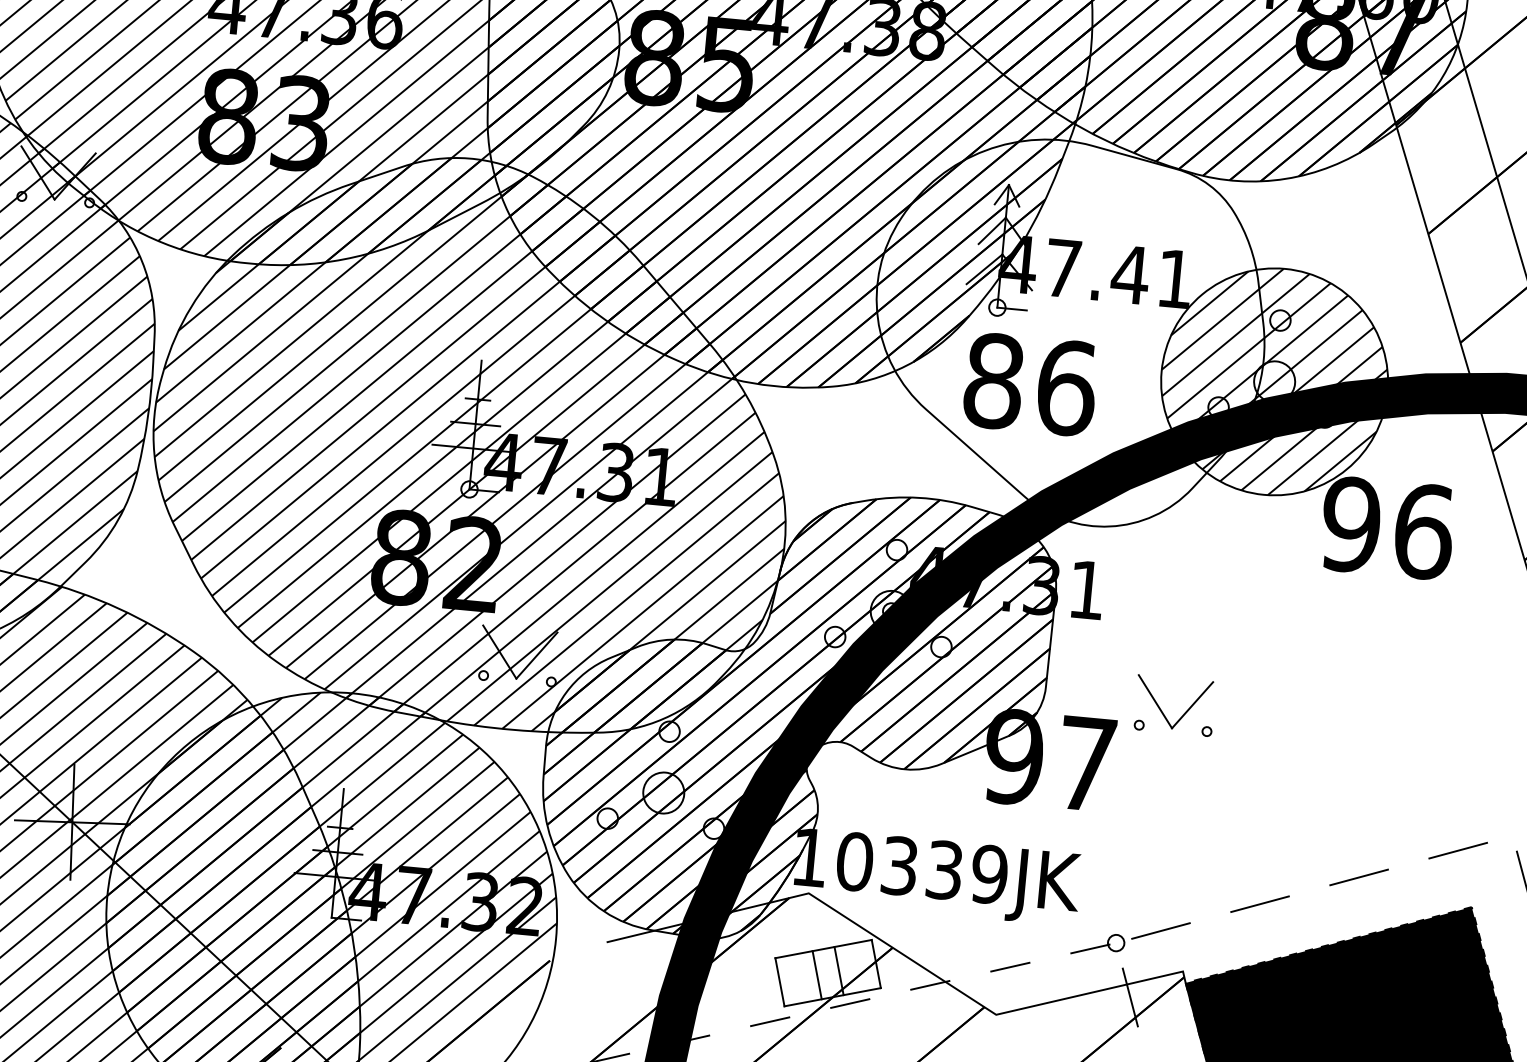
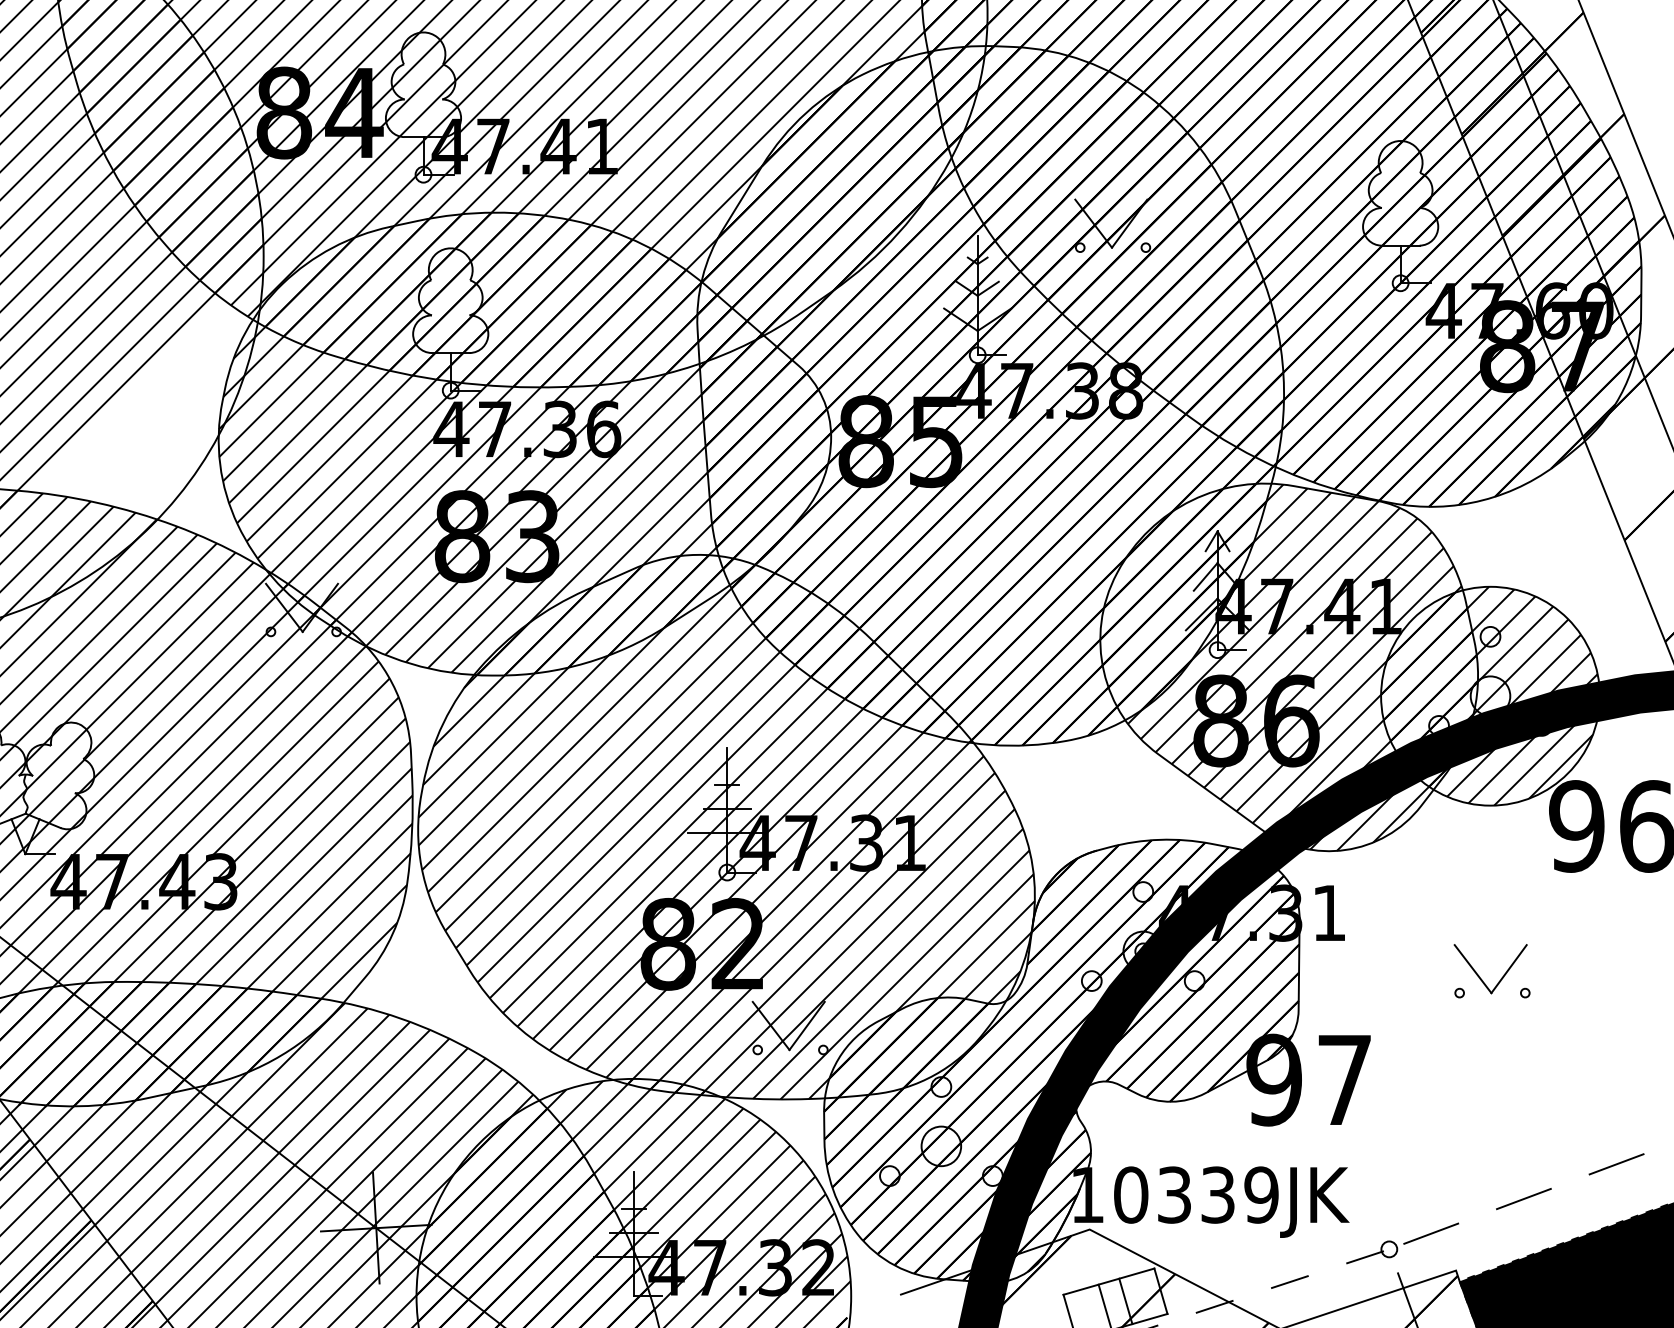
hatch: (1068, 331) -> (1288, 666), added
part: (1183, 713) -> (1501, 977), moved

